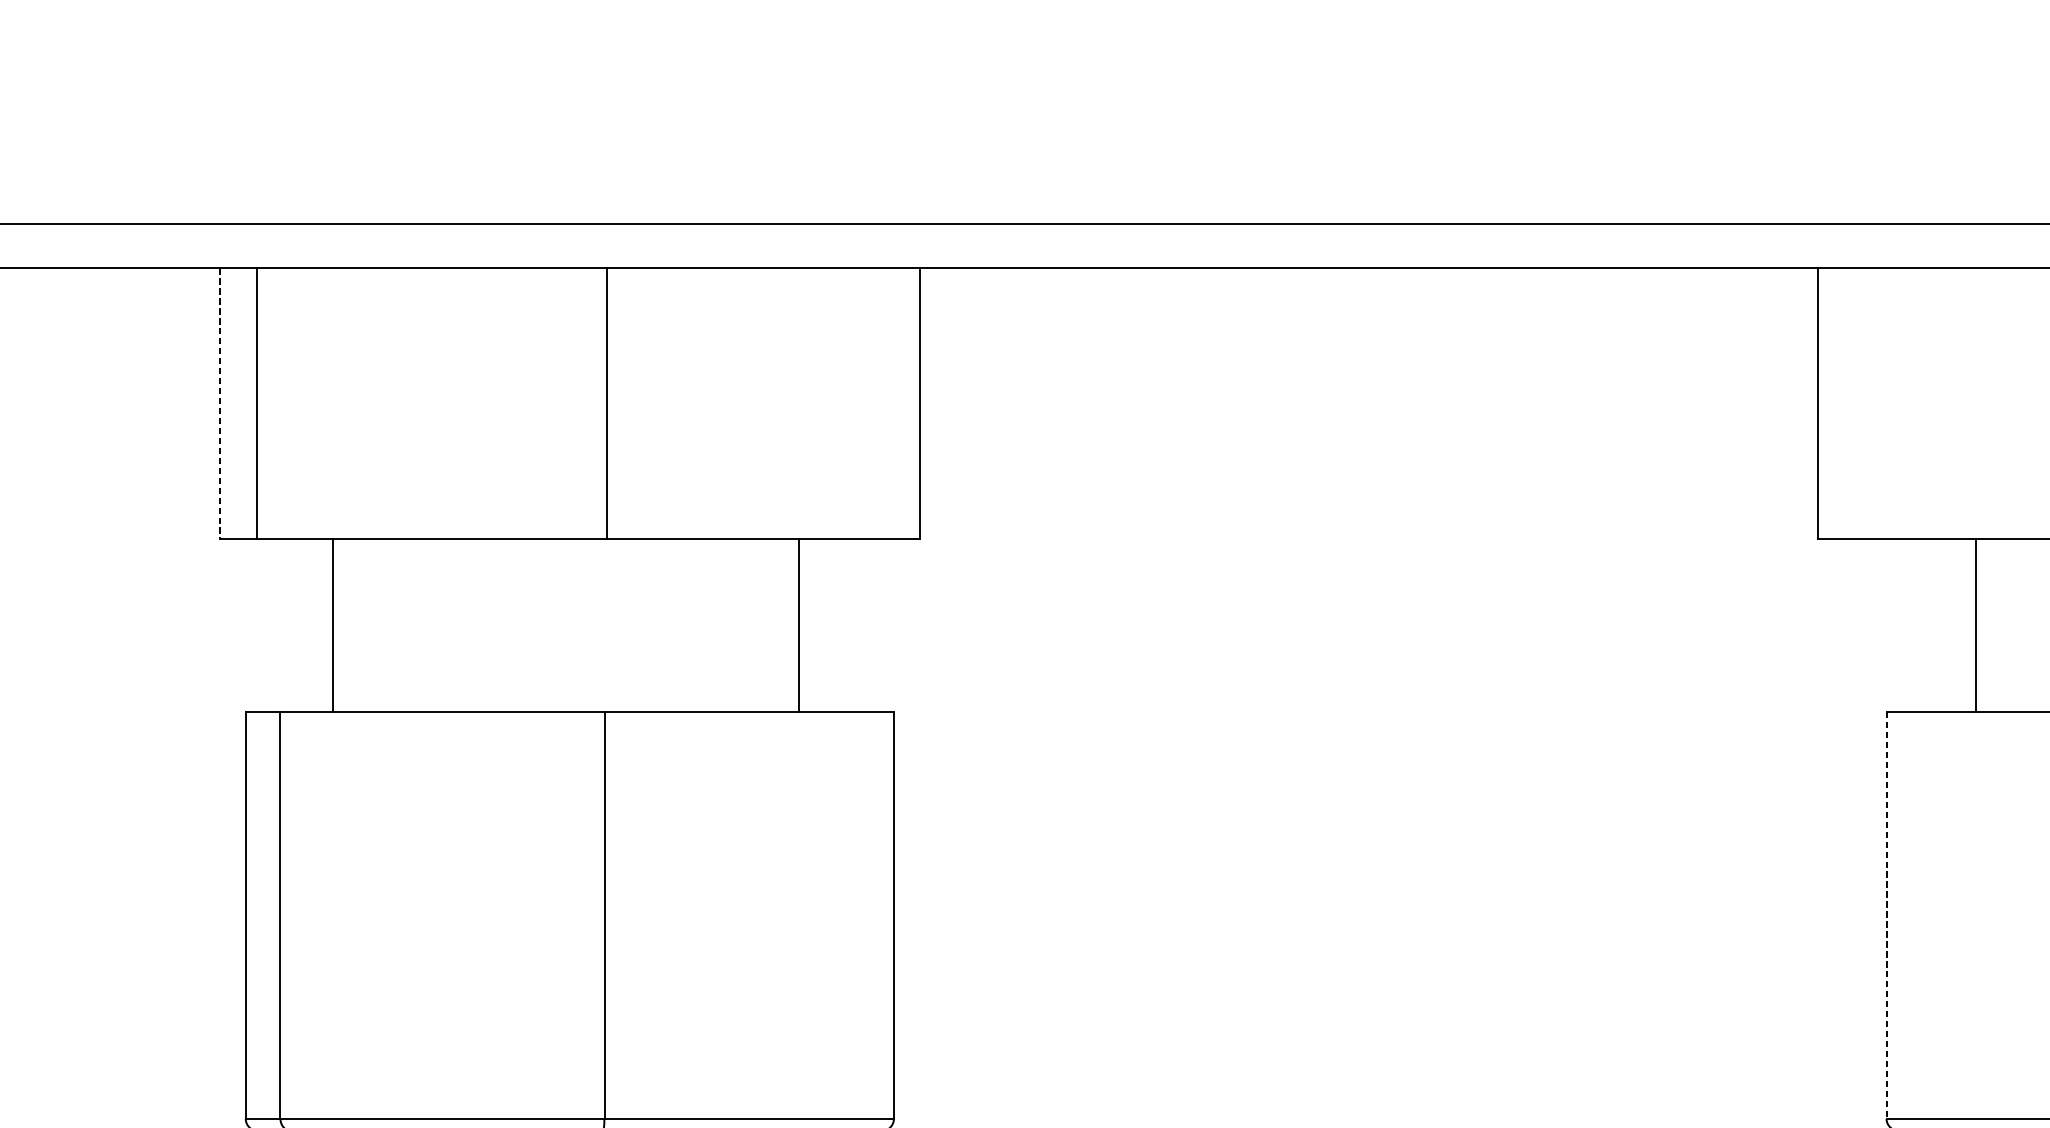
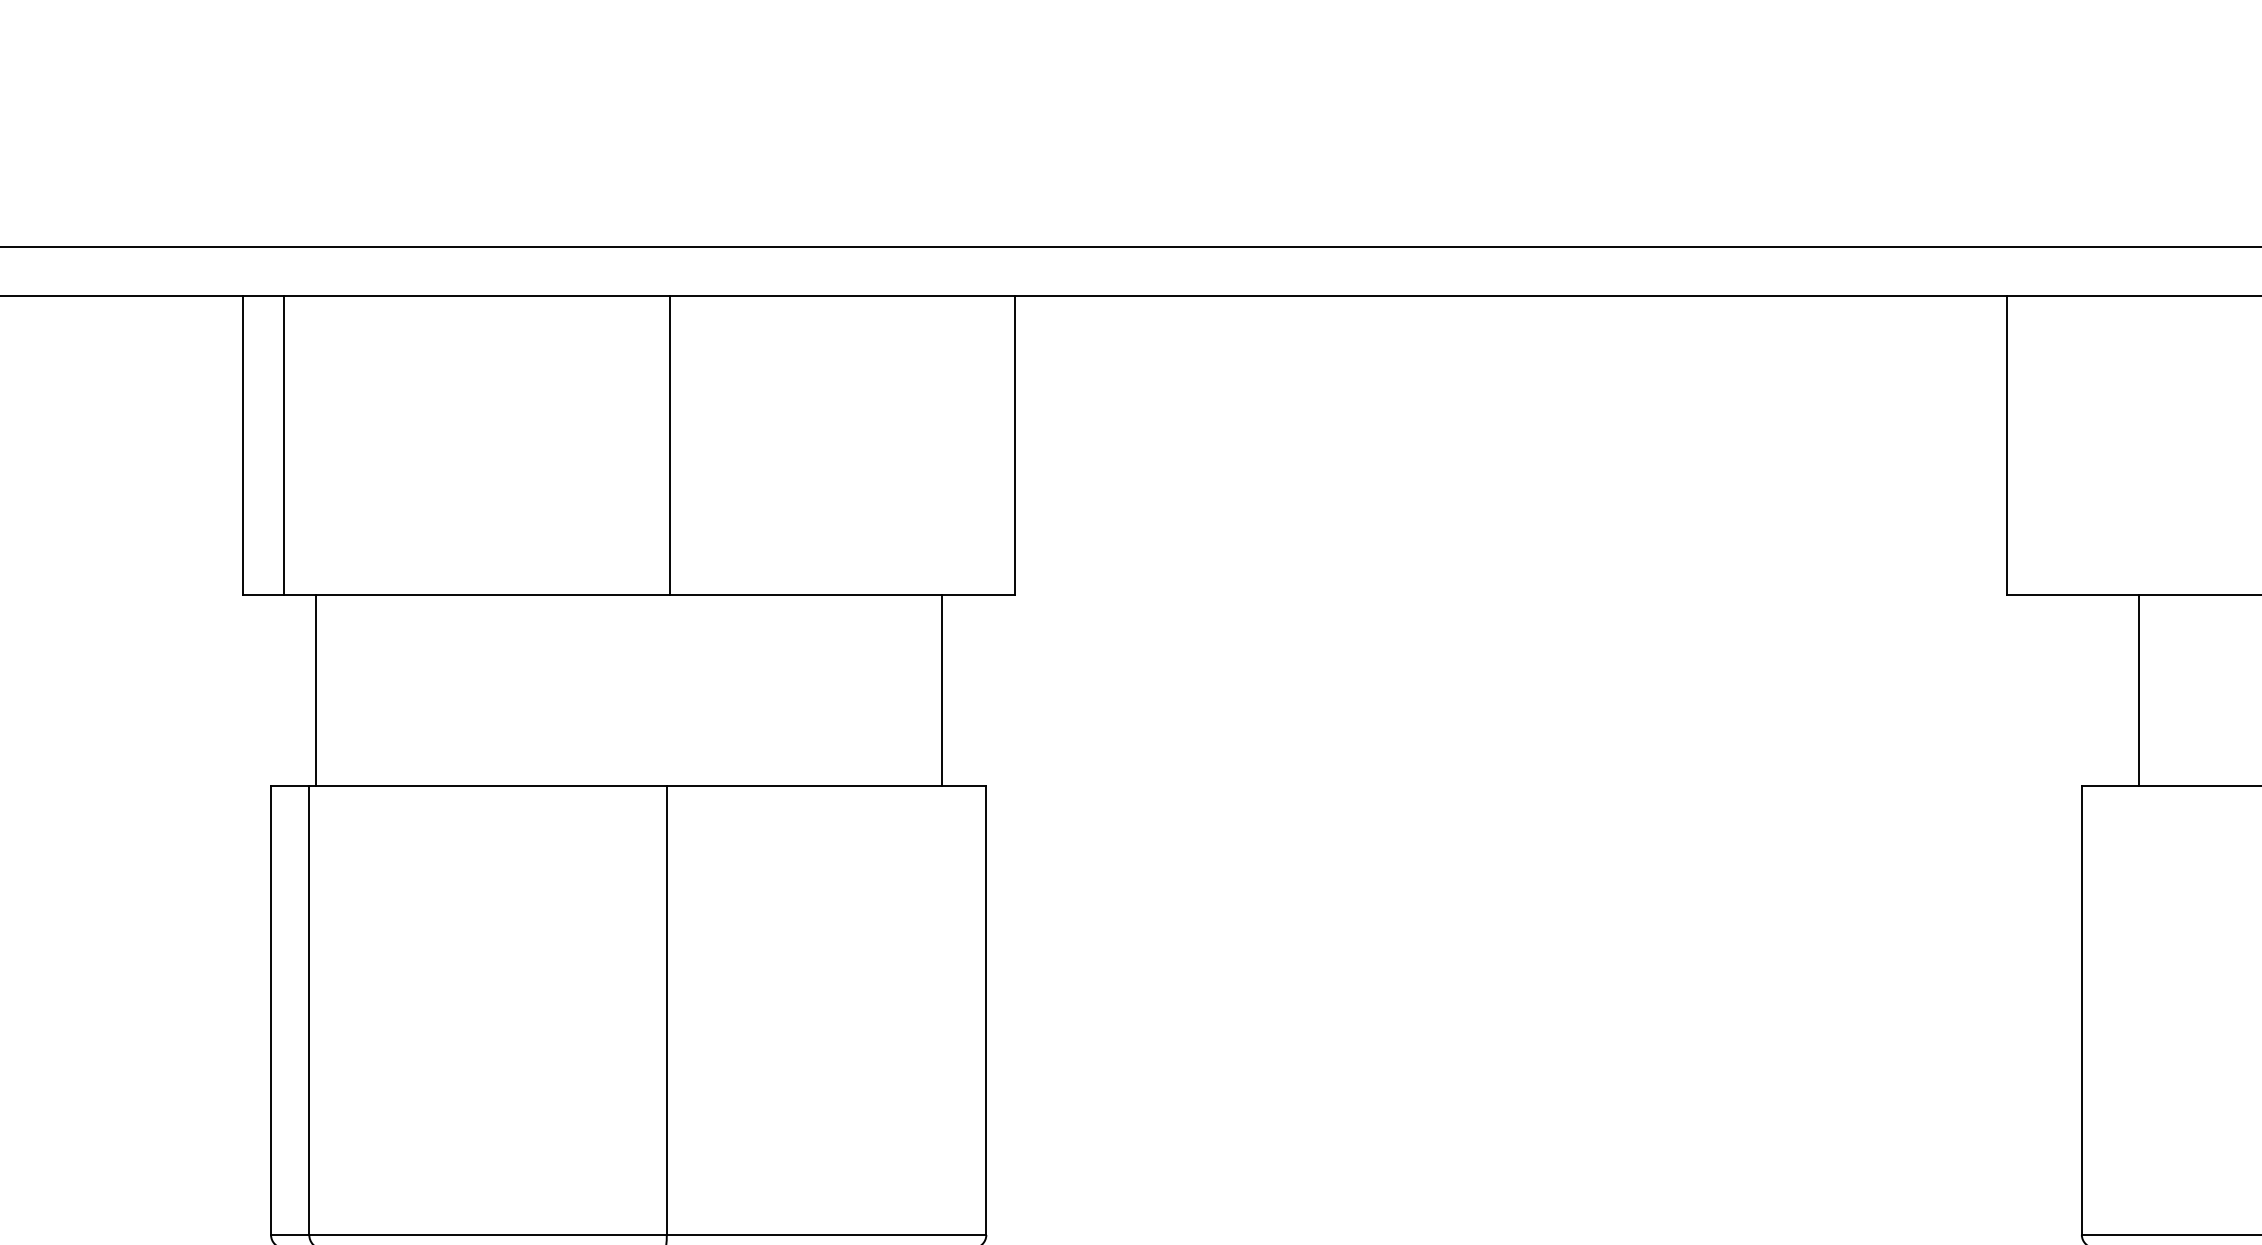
line: (219, 403) -> (242, 445), dashed -> solid
line: (332, 625) -> (315, 690), moved
line: (798, 625) -> (941, 690), moved
line: (1975, 625) -> (2139, 690), moved
line: (1886, 915) -> (2081, 1010), dashed -> solid

